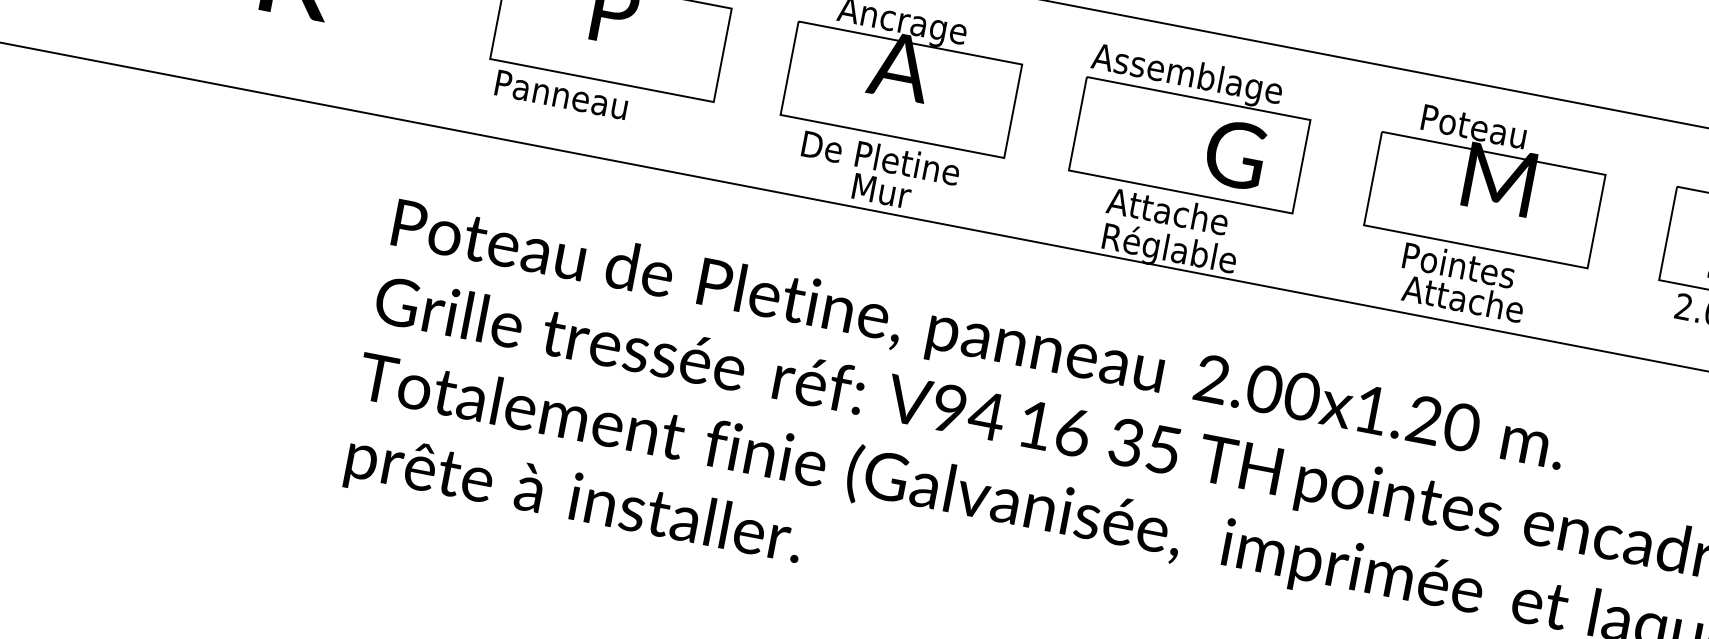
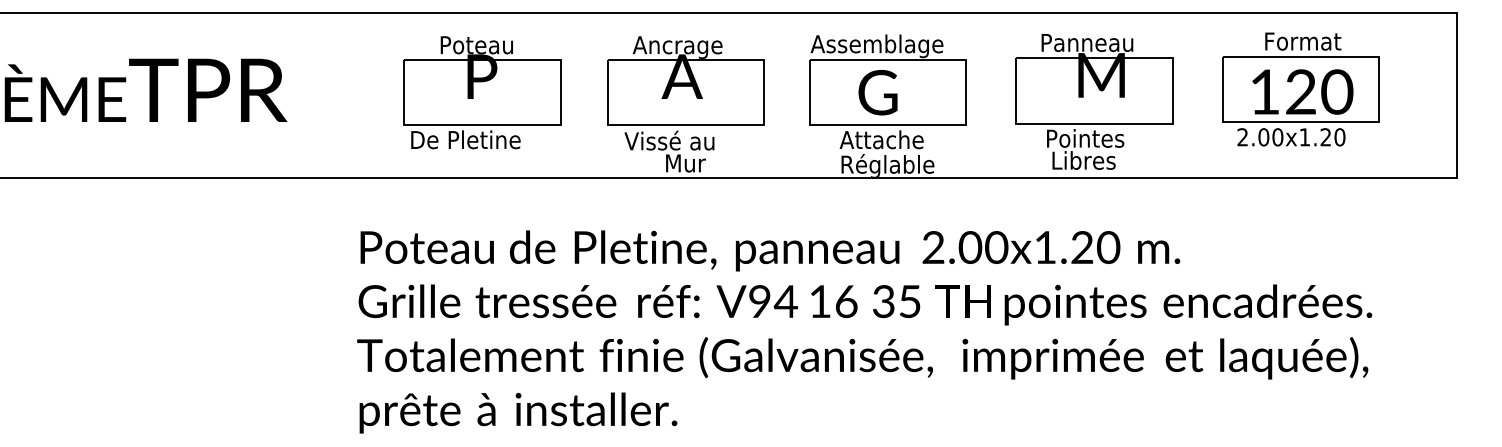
text: (575, 96) -> (466, 139), Panneau -> De Pletine
text: (1496, 132) -> (1093, 43), Poteau -> Panneau
text: (1234, 154) -> (877, 92), moved
text: (879, 156) -> (679, 140), De Pletine -> Vissé au
text: (1462, 298) -> (1092, 160), Attache -> Libres

